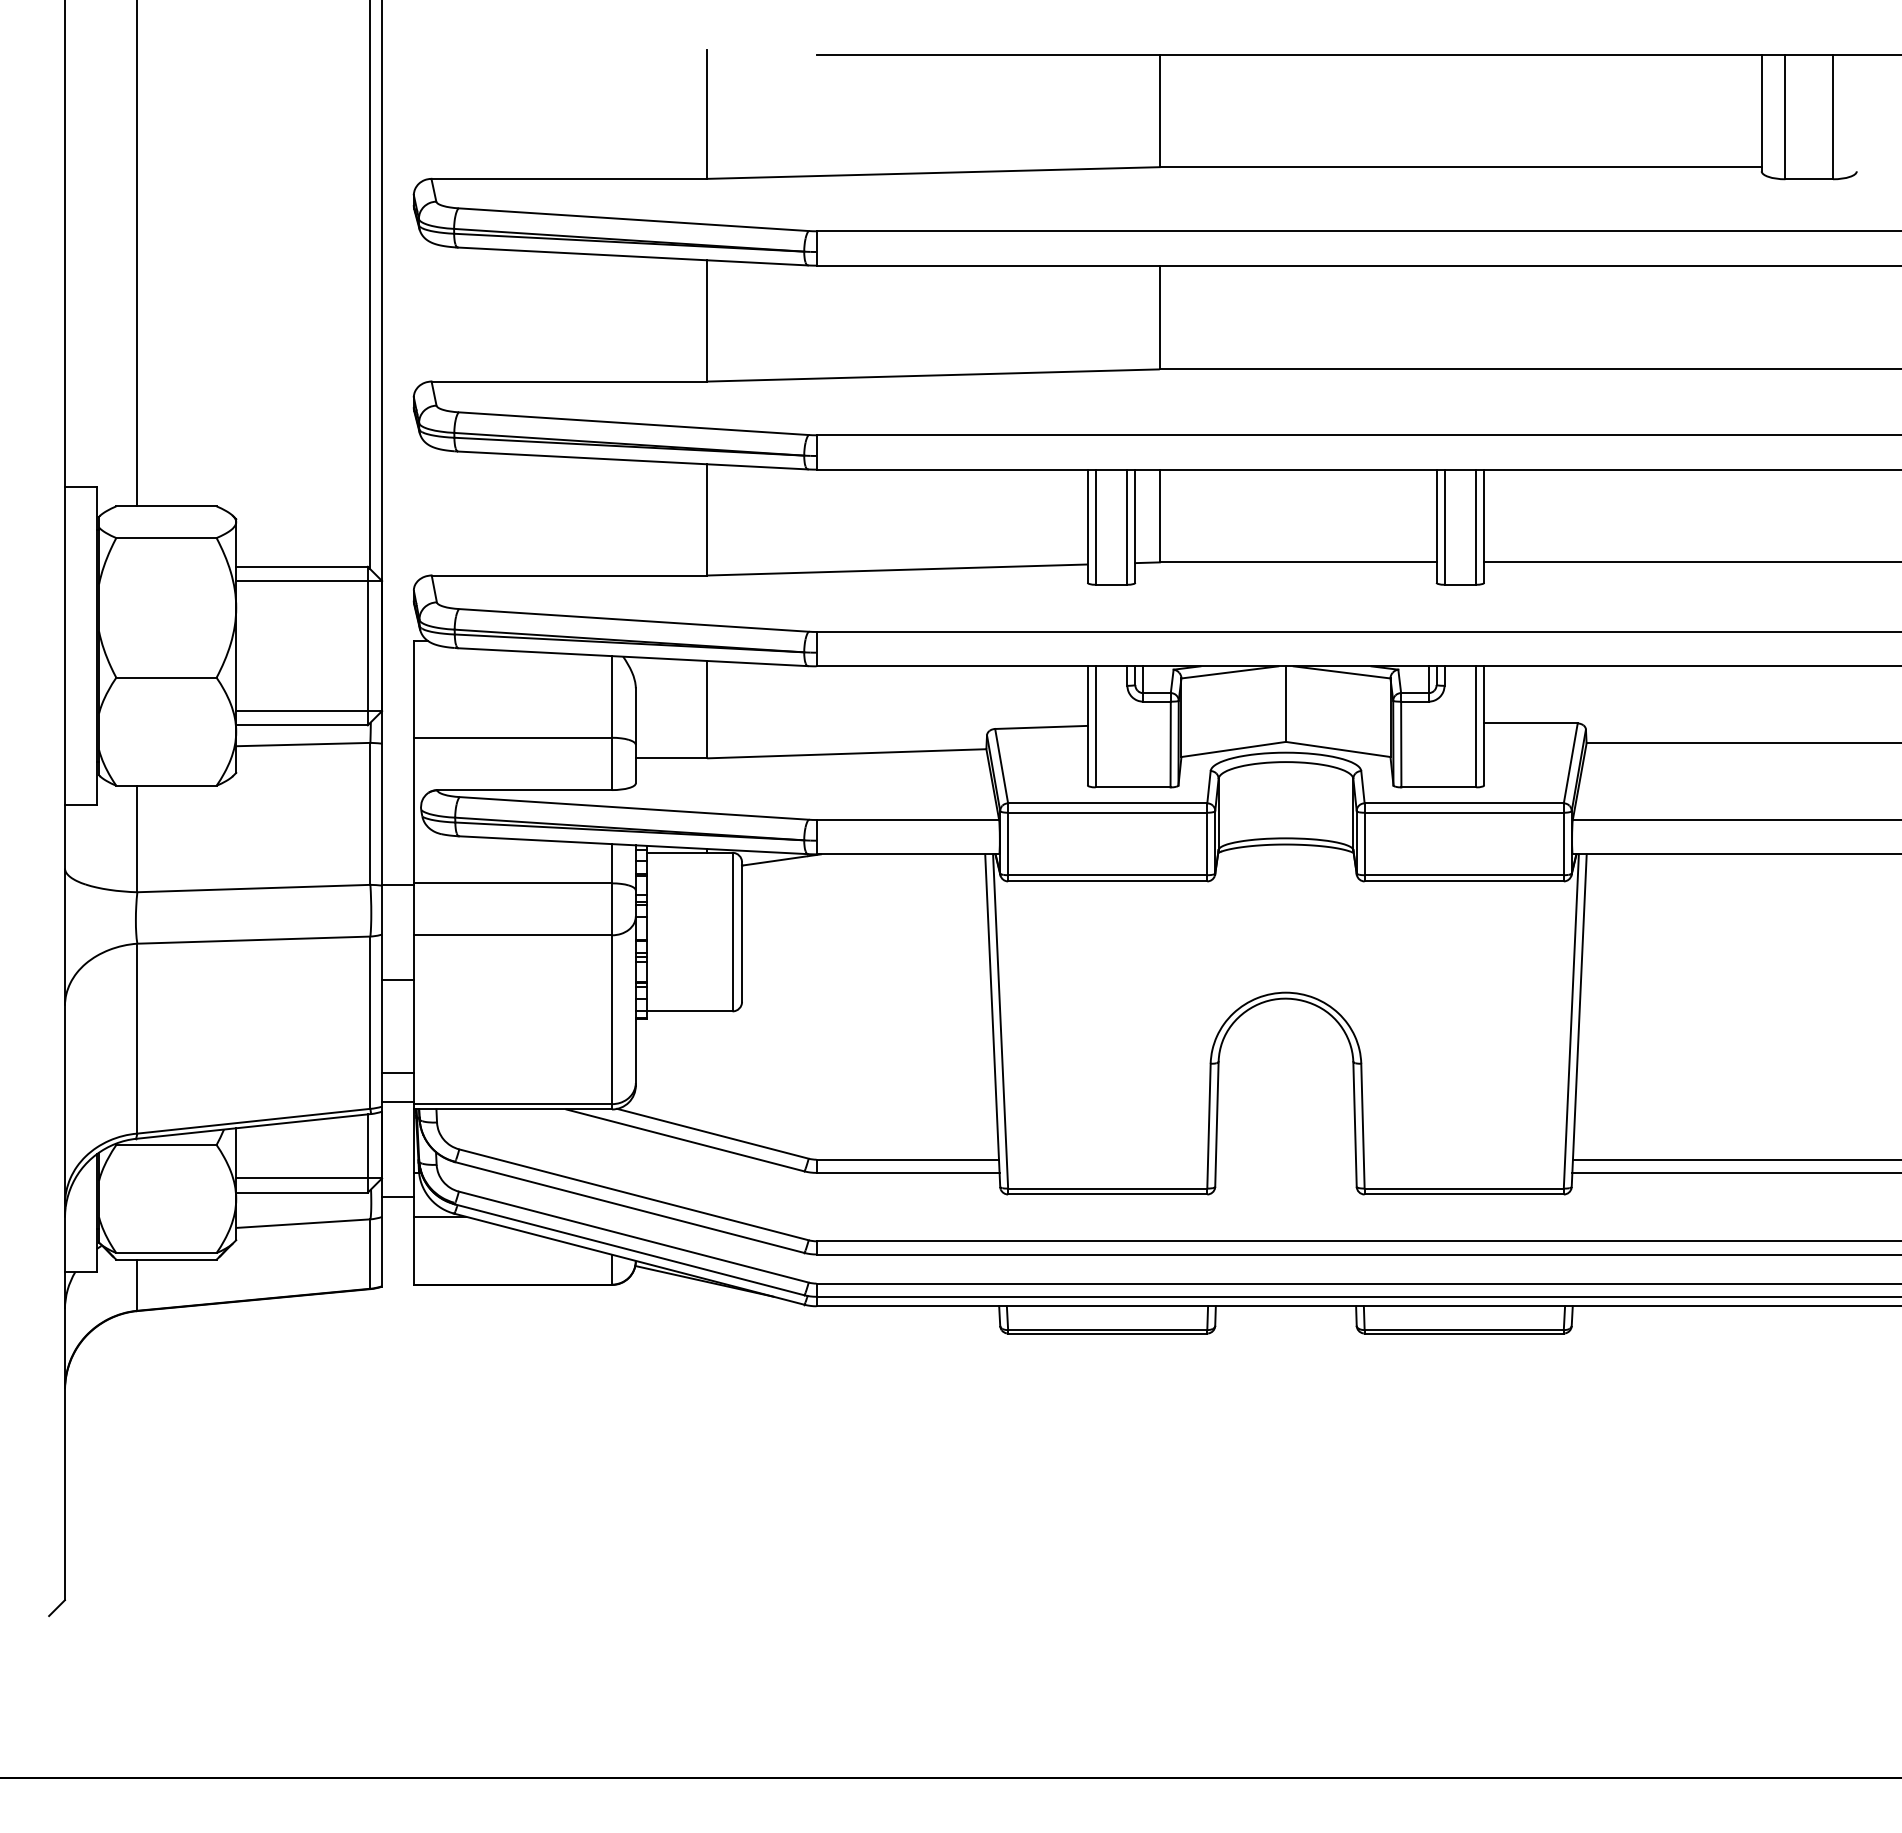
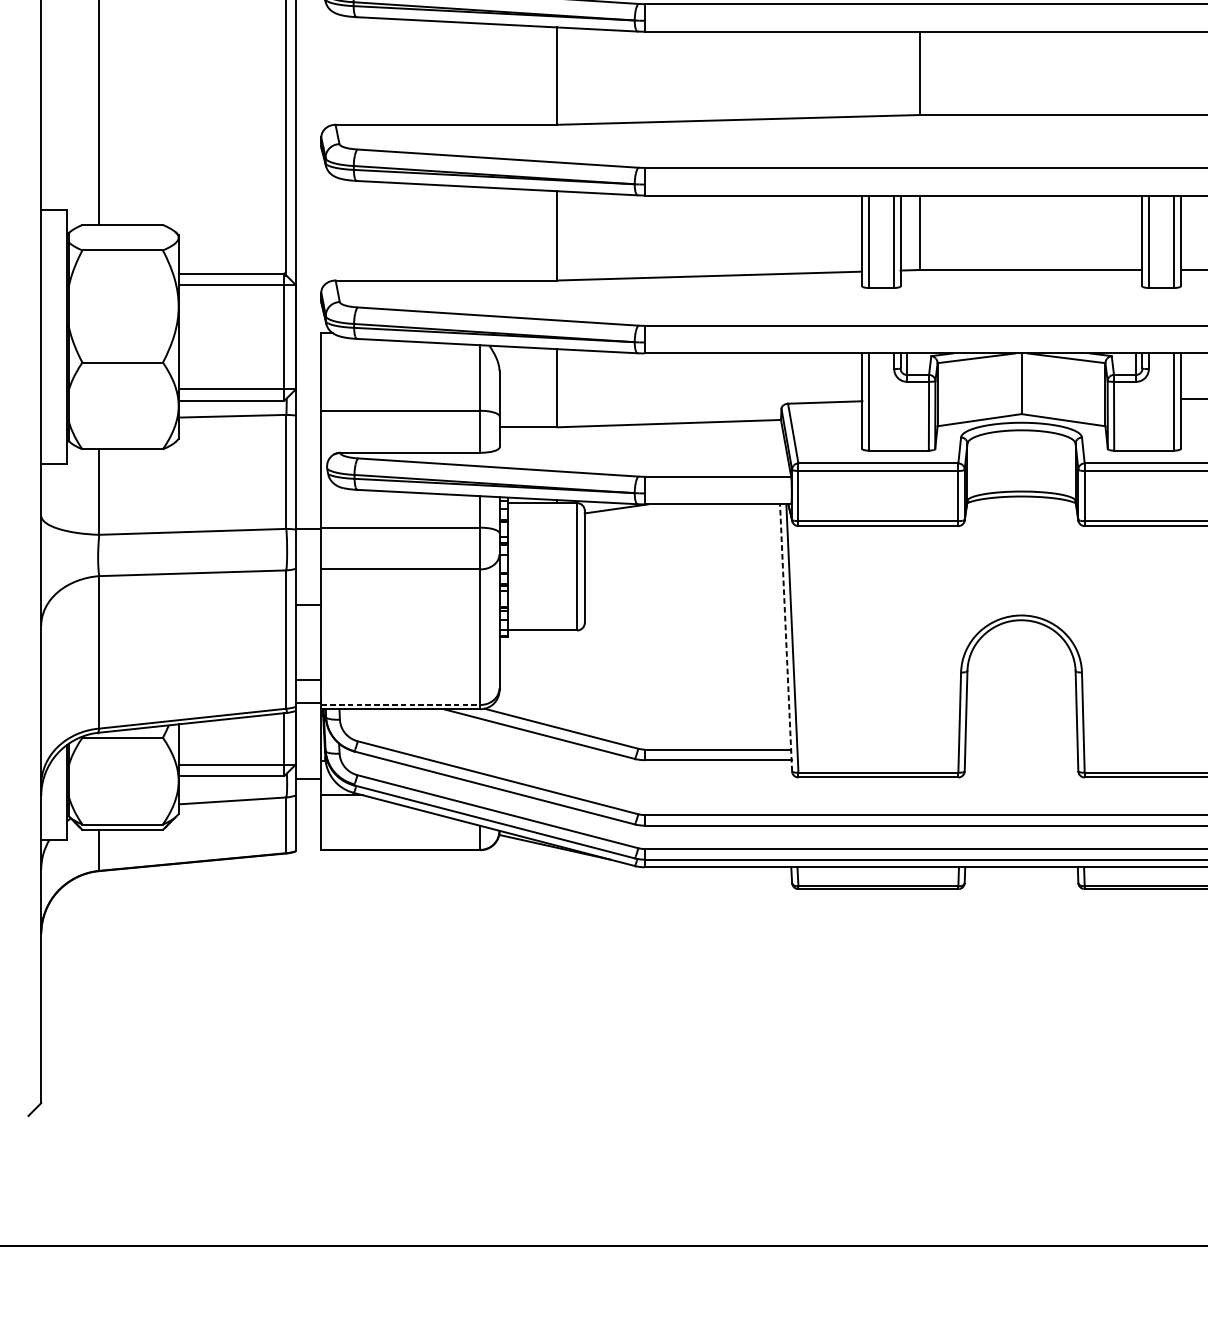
line: (992, 1020) -> (785, 637), solid -> dashed
line: (513, 1104) -> (401, 705), solid -> dashed

